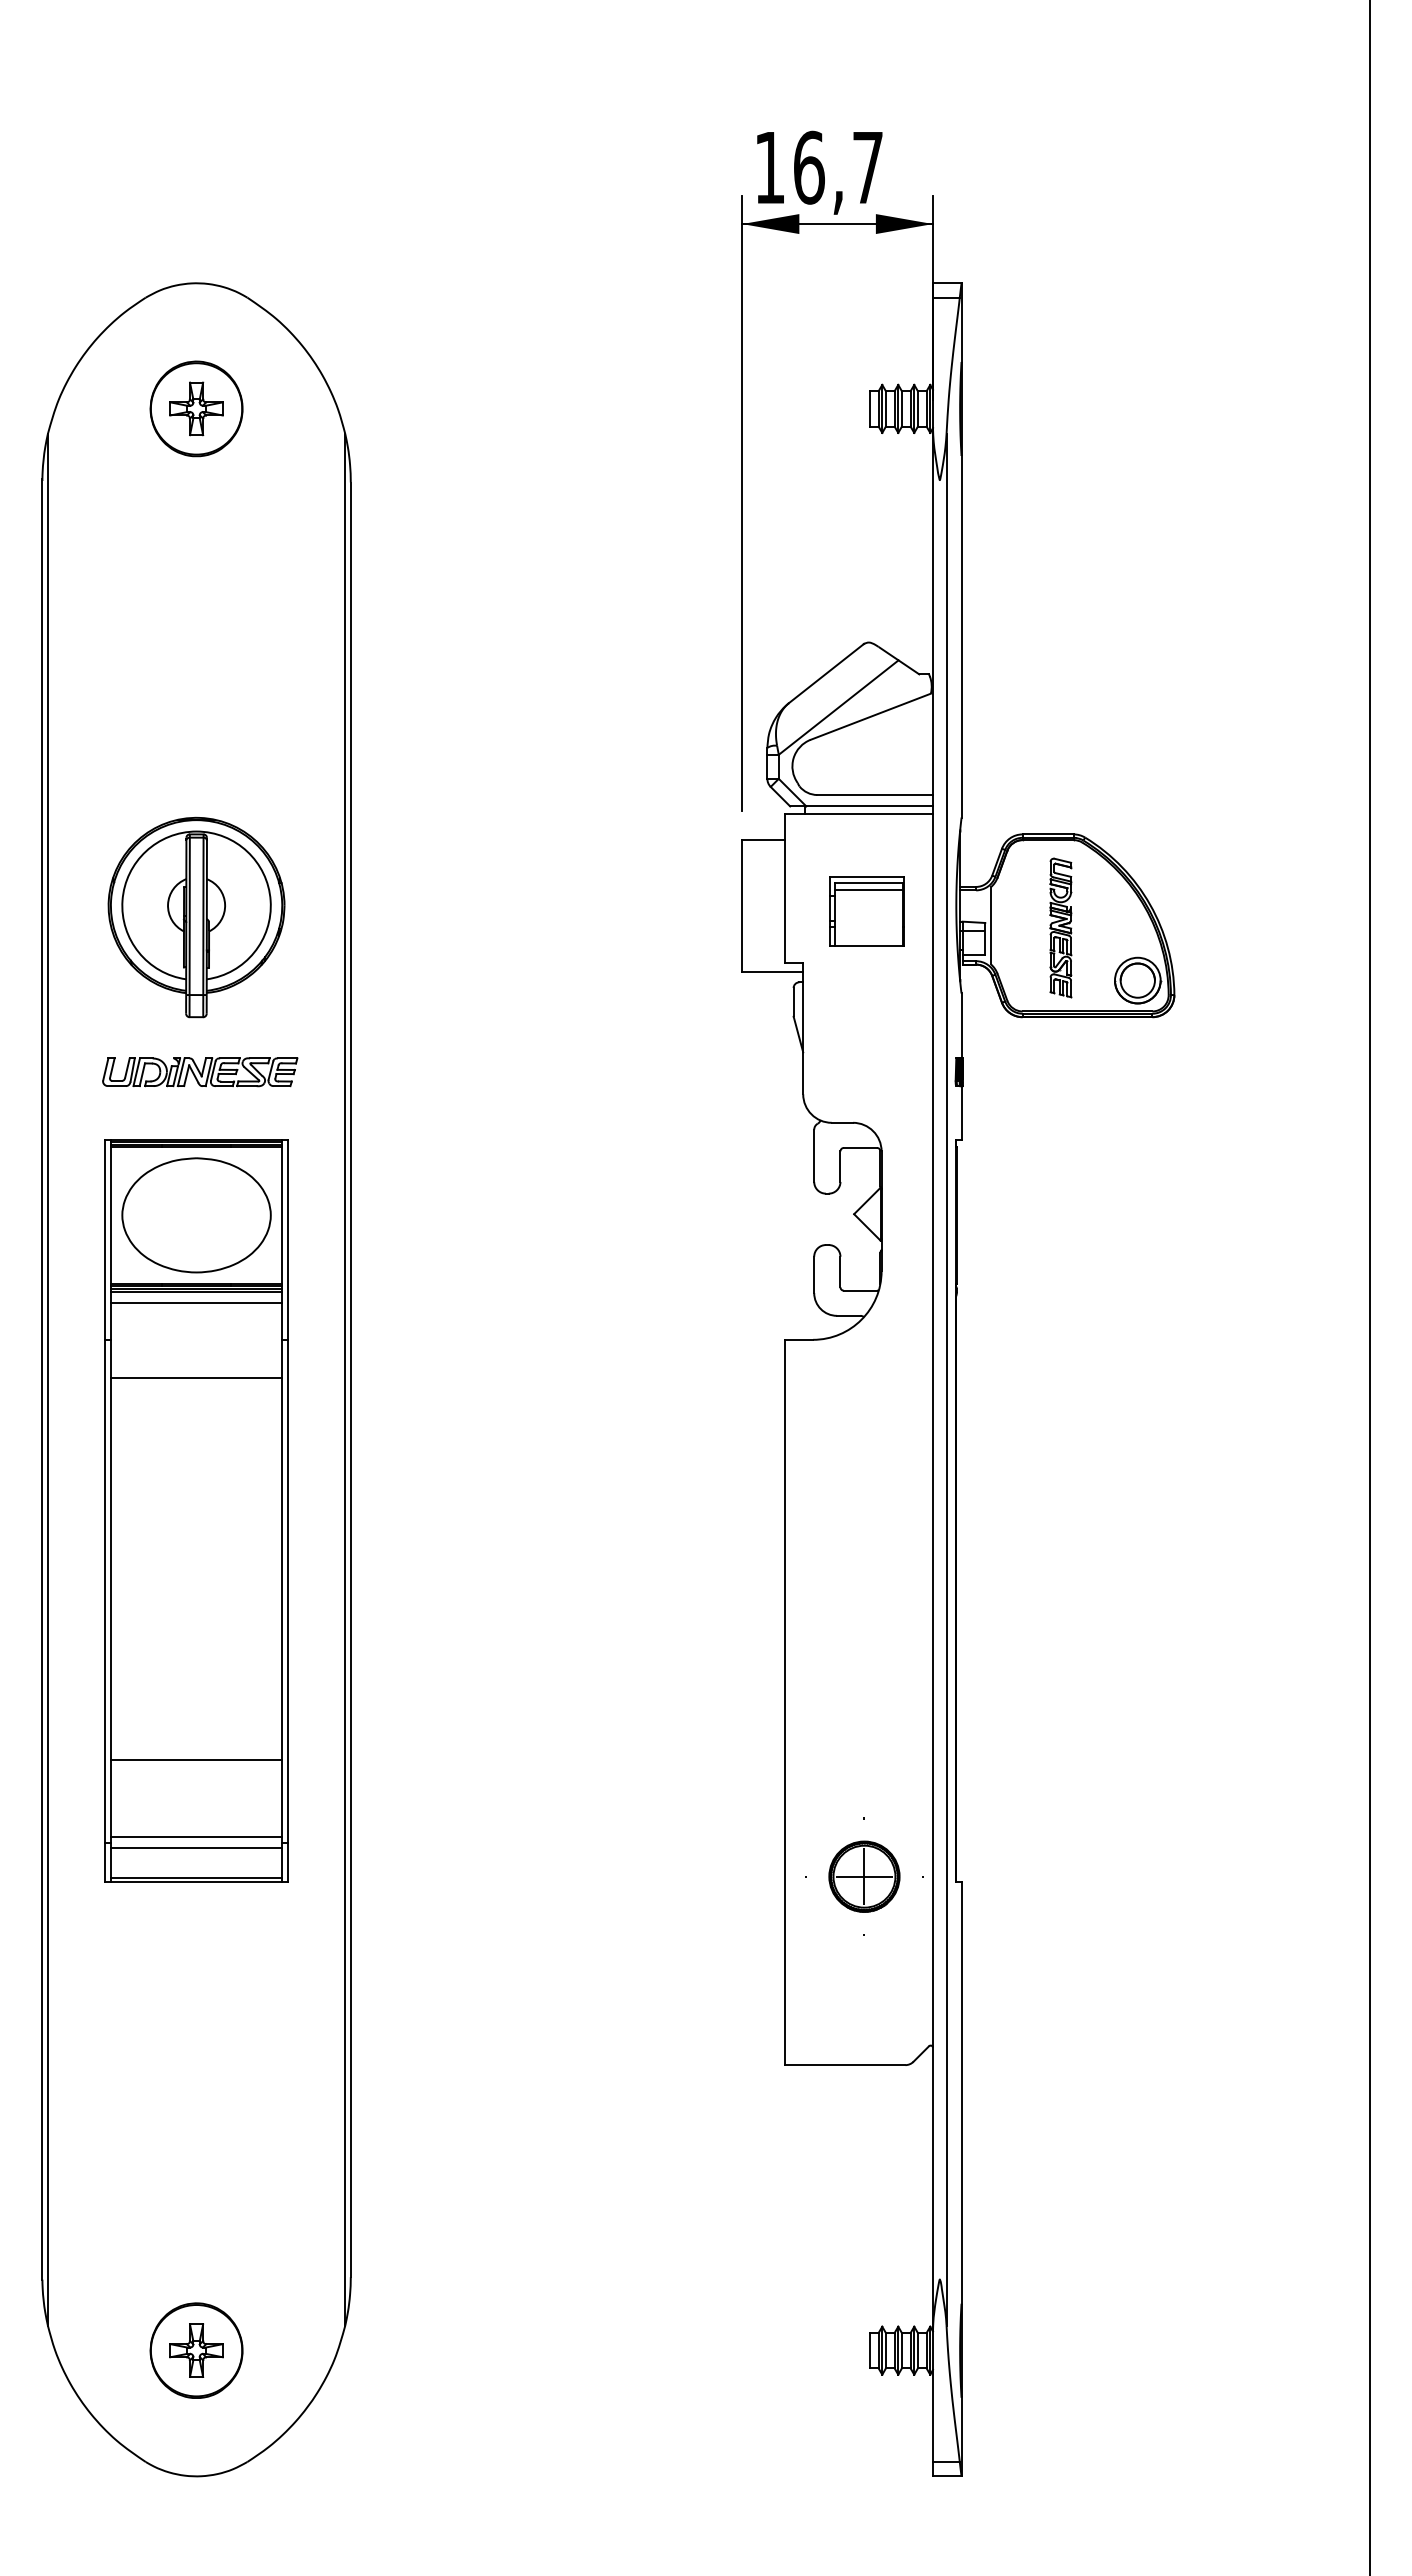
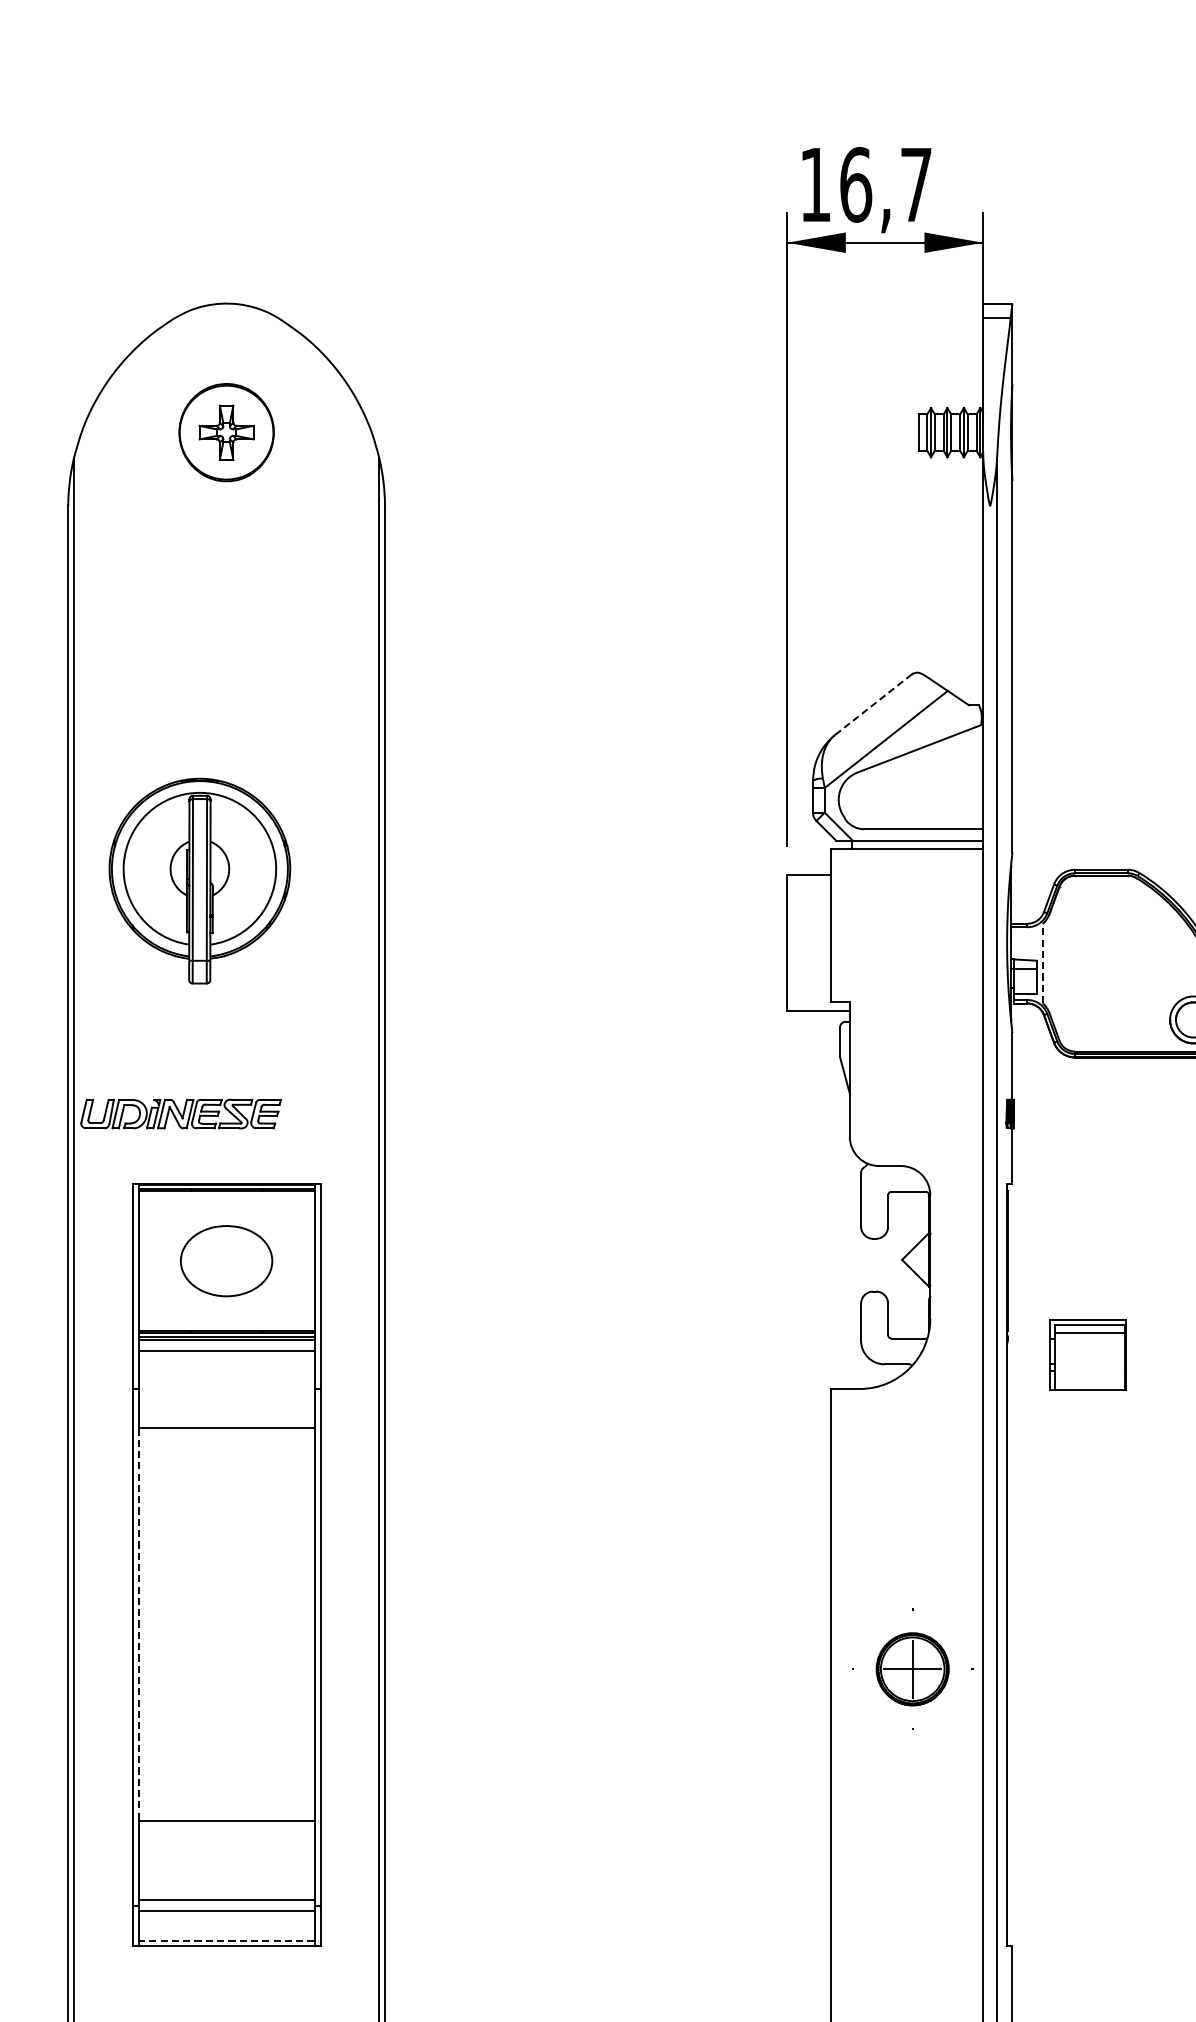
line: (826, 673) -> (873, 704), solid -> dashed
part: (866, 911) -> (1087, 1354), moved
part: (196, 917) -> (199, 881), moved
line: (990, 925) -> (1042, 963), solid -> dashed
part: (1060, 927) -> (1114, 965), removed
part: (200, 1072) -> (181, 1114), moved
part: (196, 1215) -> (226, 1261), size x0.6
line: (110, 1569) -> (138, 1624), solid -> dashed
part: (864, 1876) -> (912, 1669), moved
line: (196, 1877) -> (226, 1941), solid -> dashed

